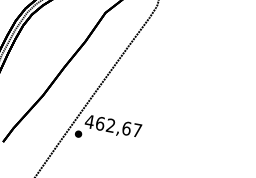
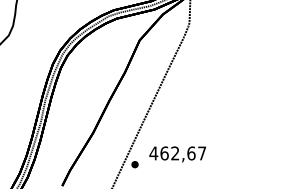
text: (112, 127) -> (177, 154), moved

